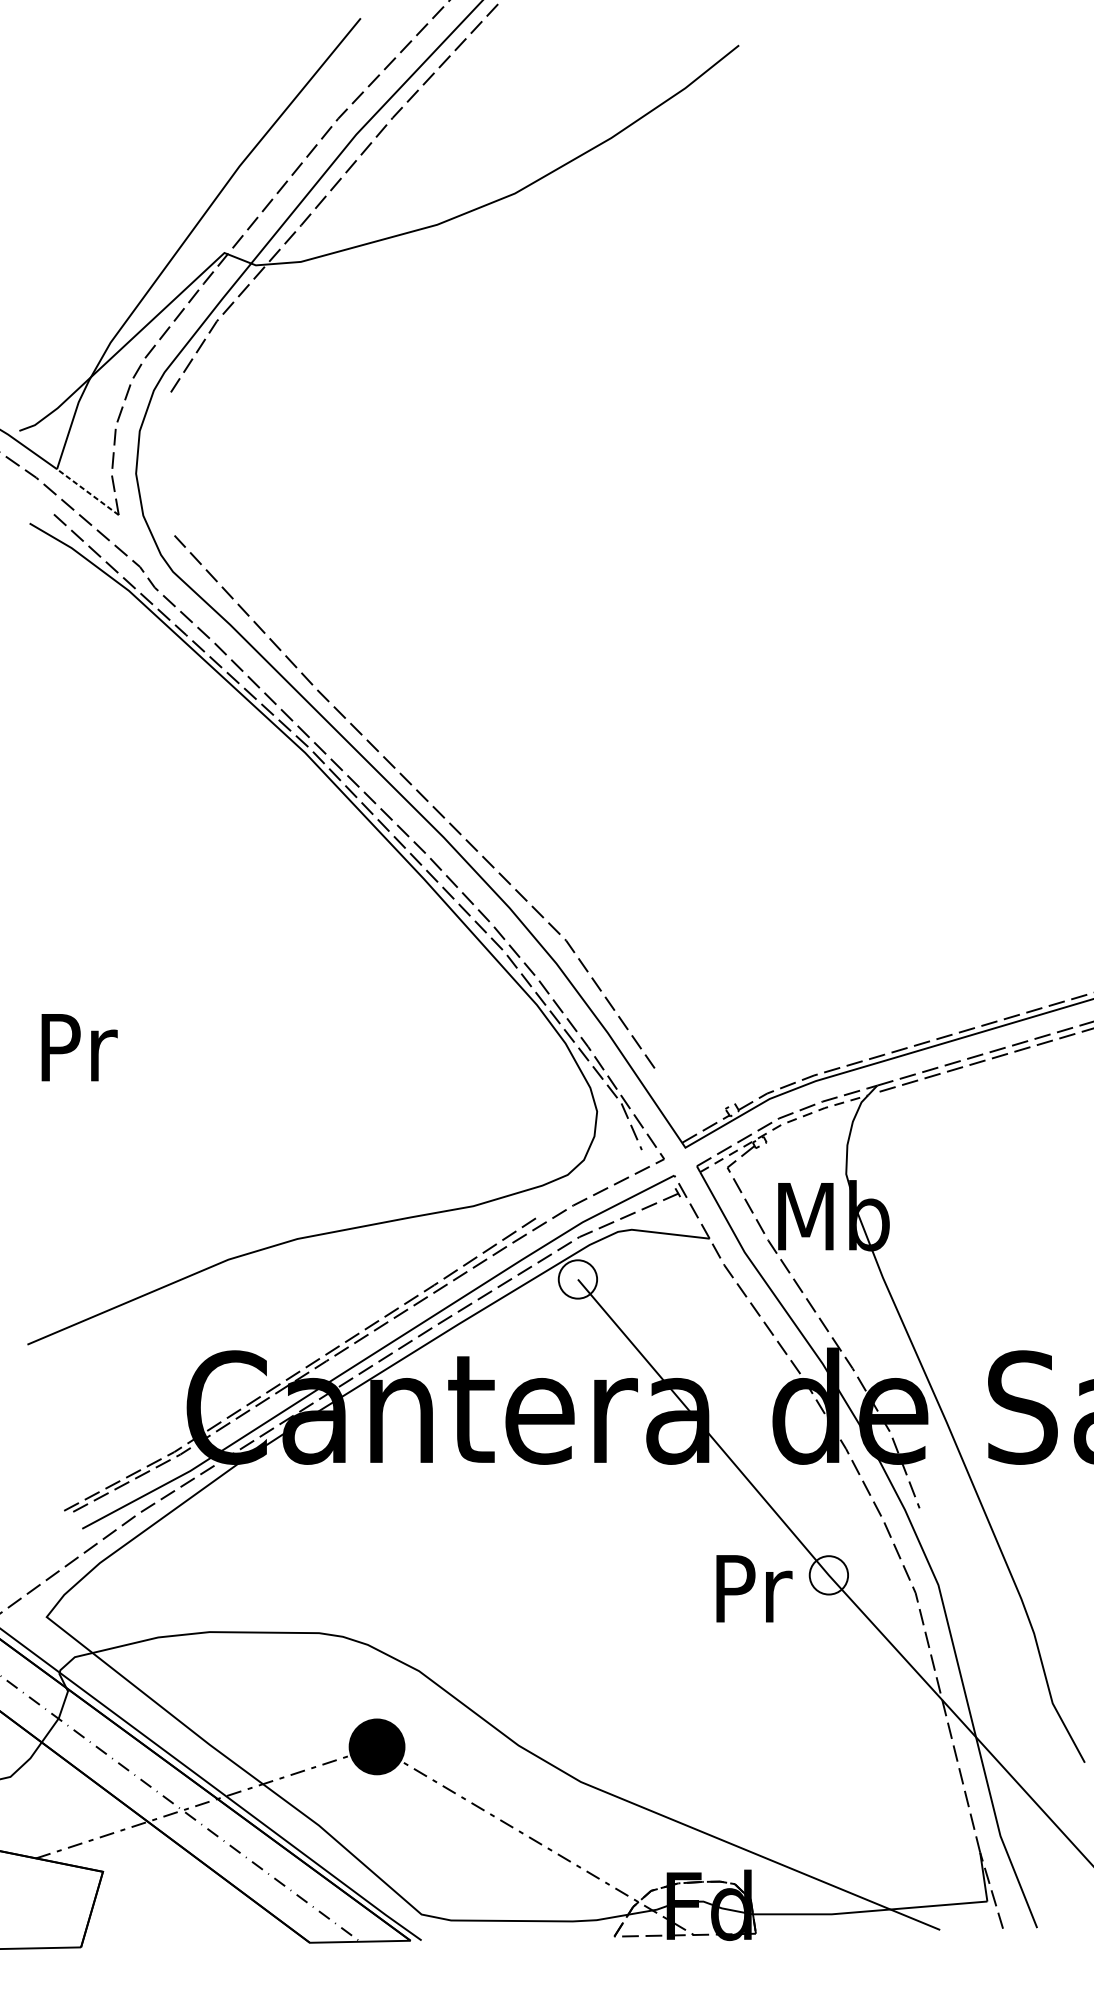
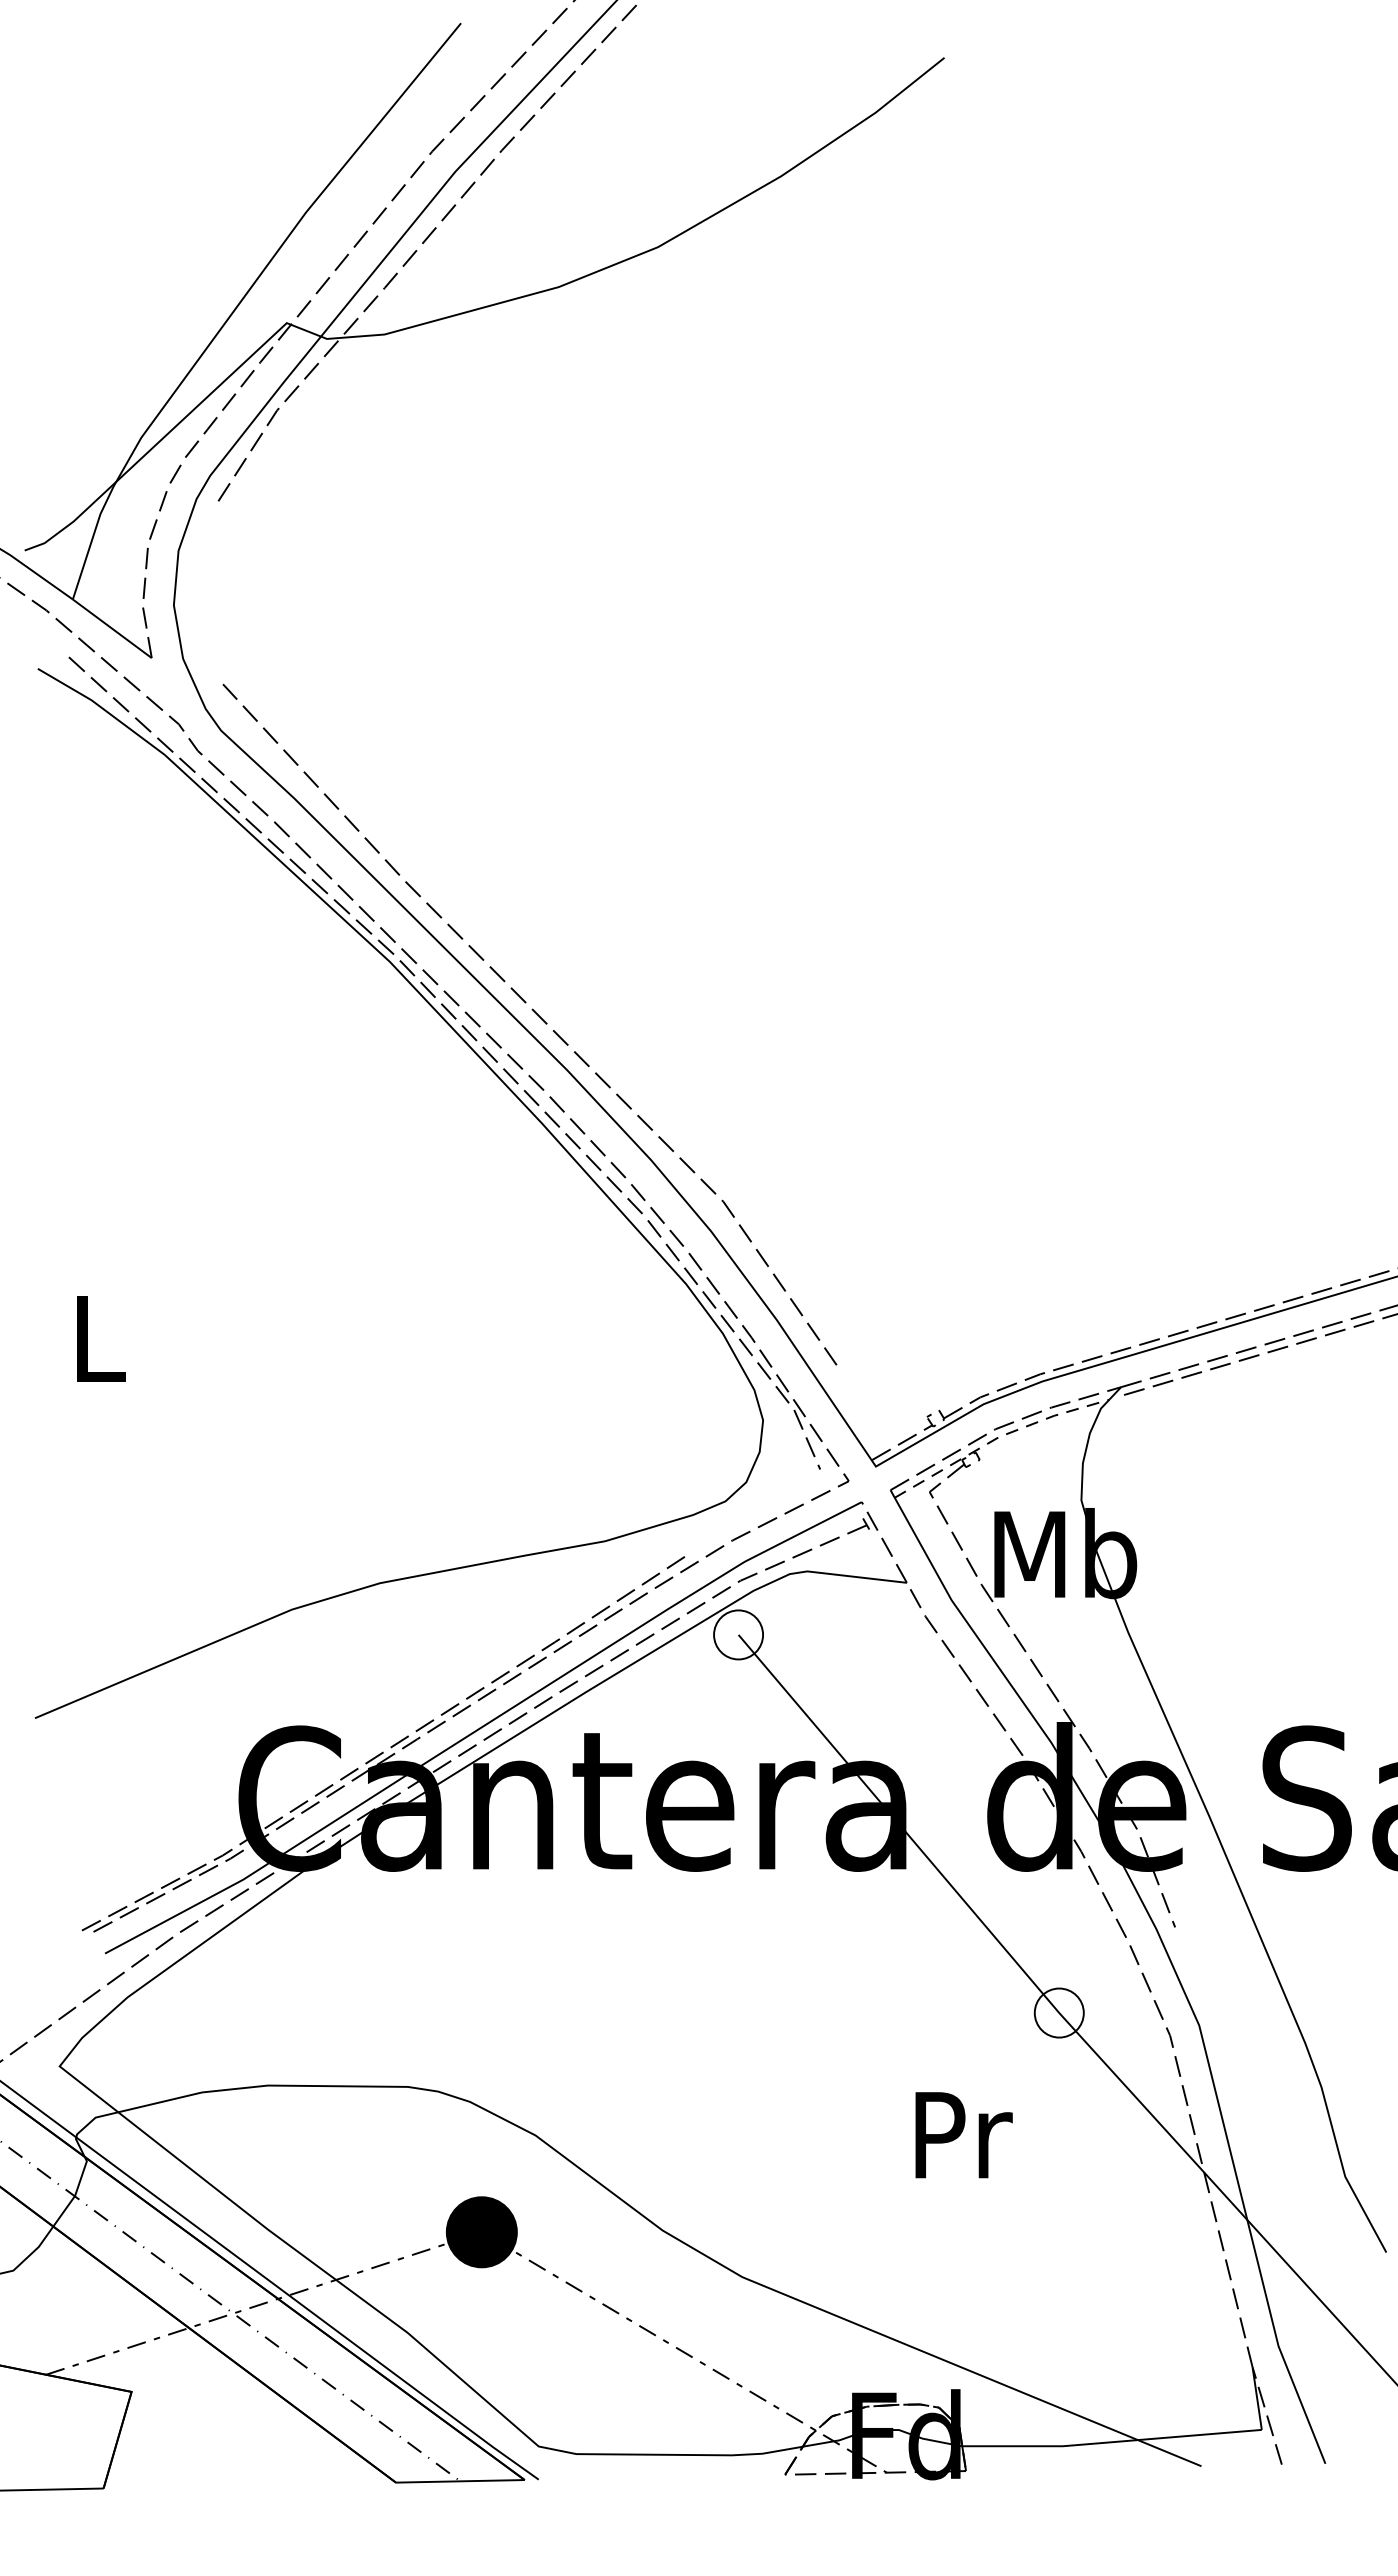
line: (87, 491) -> (111, 628), dashed -> solid
text: (79, 1047) -> (101, 1338), Pr -> L
text: (753, 1589) -> (963, 2135), moved

